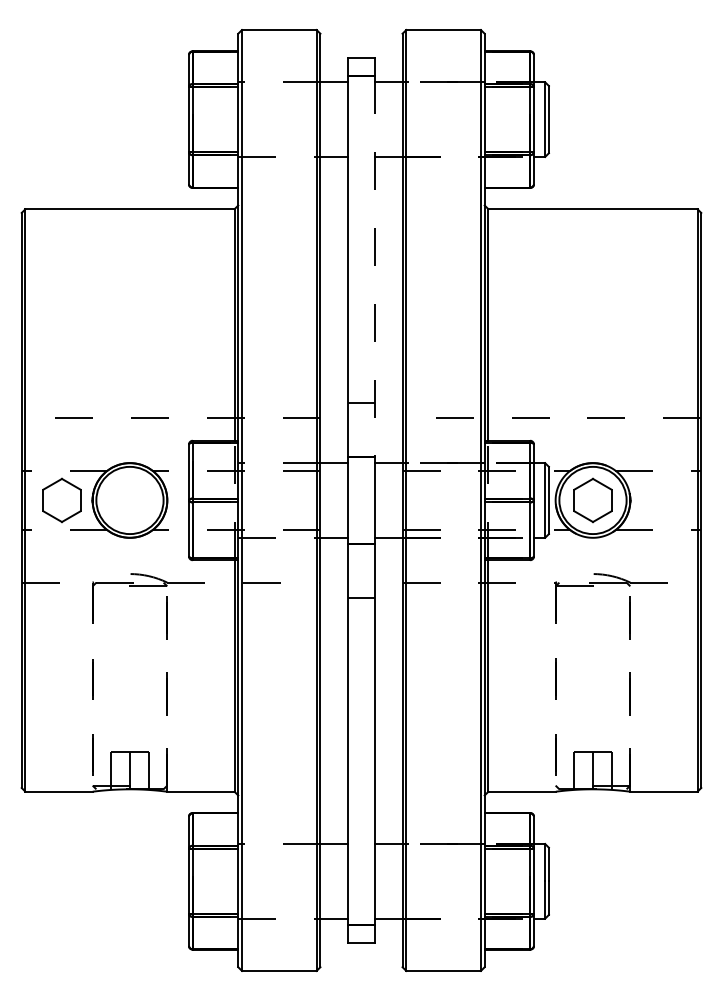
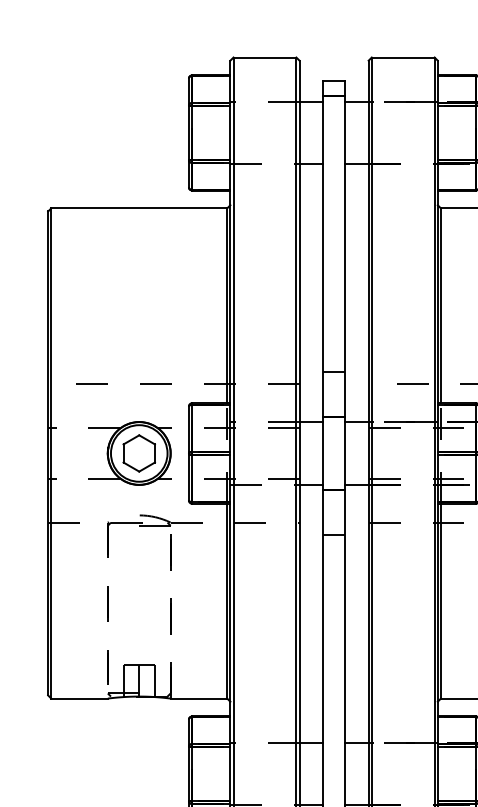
line: (374, 267) -> (345, 257), dashed -> solid
part: (61, 500) -> (138, 453), moved

